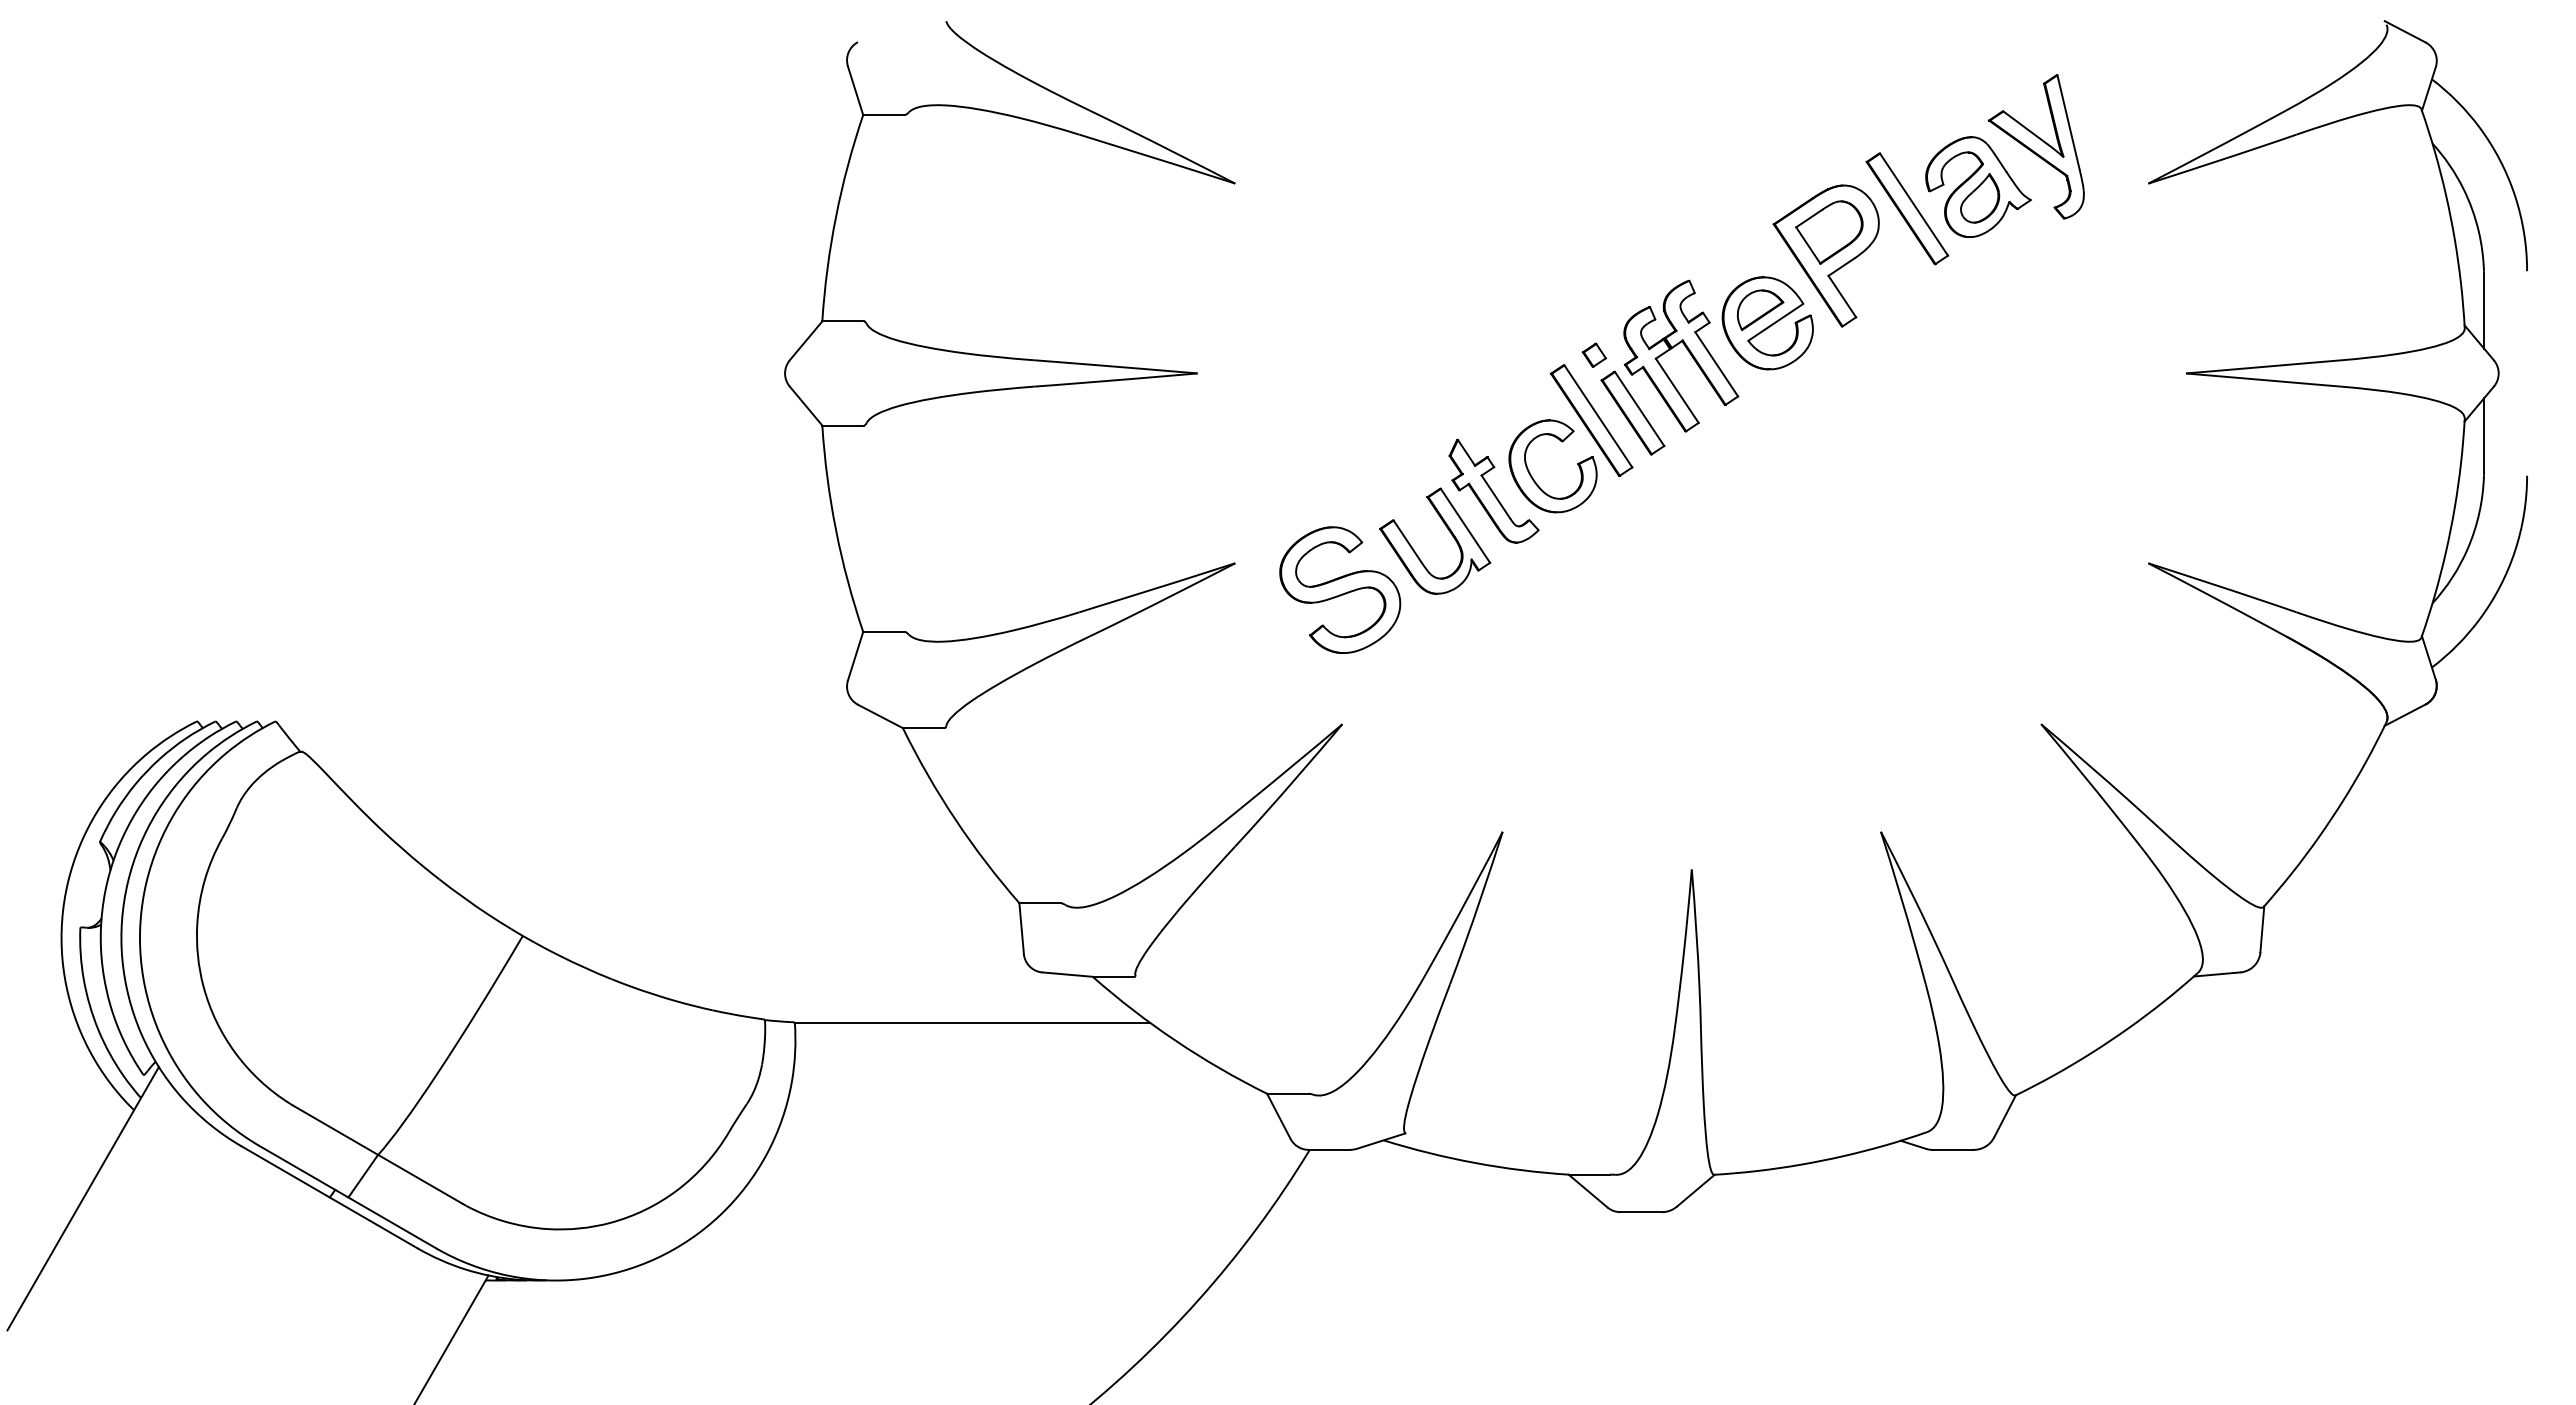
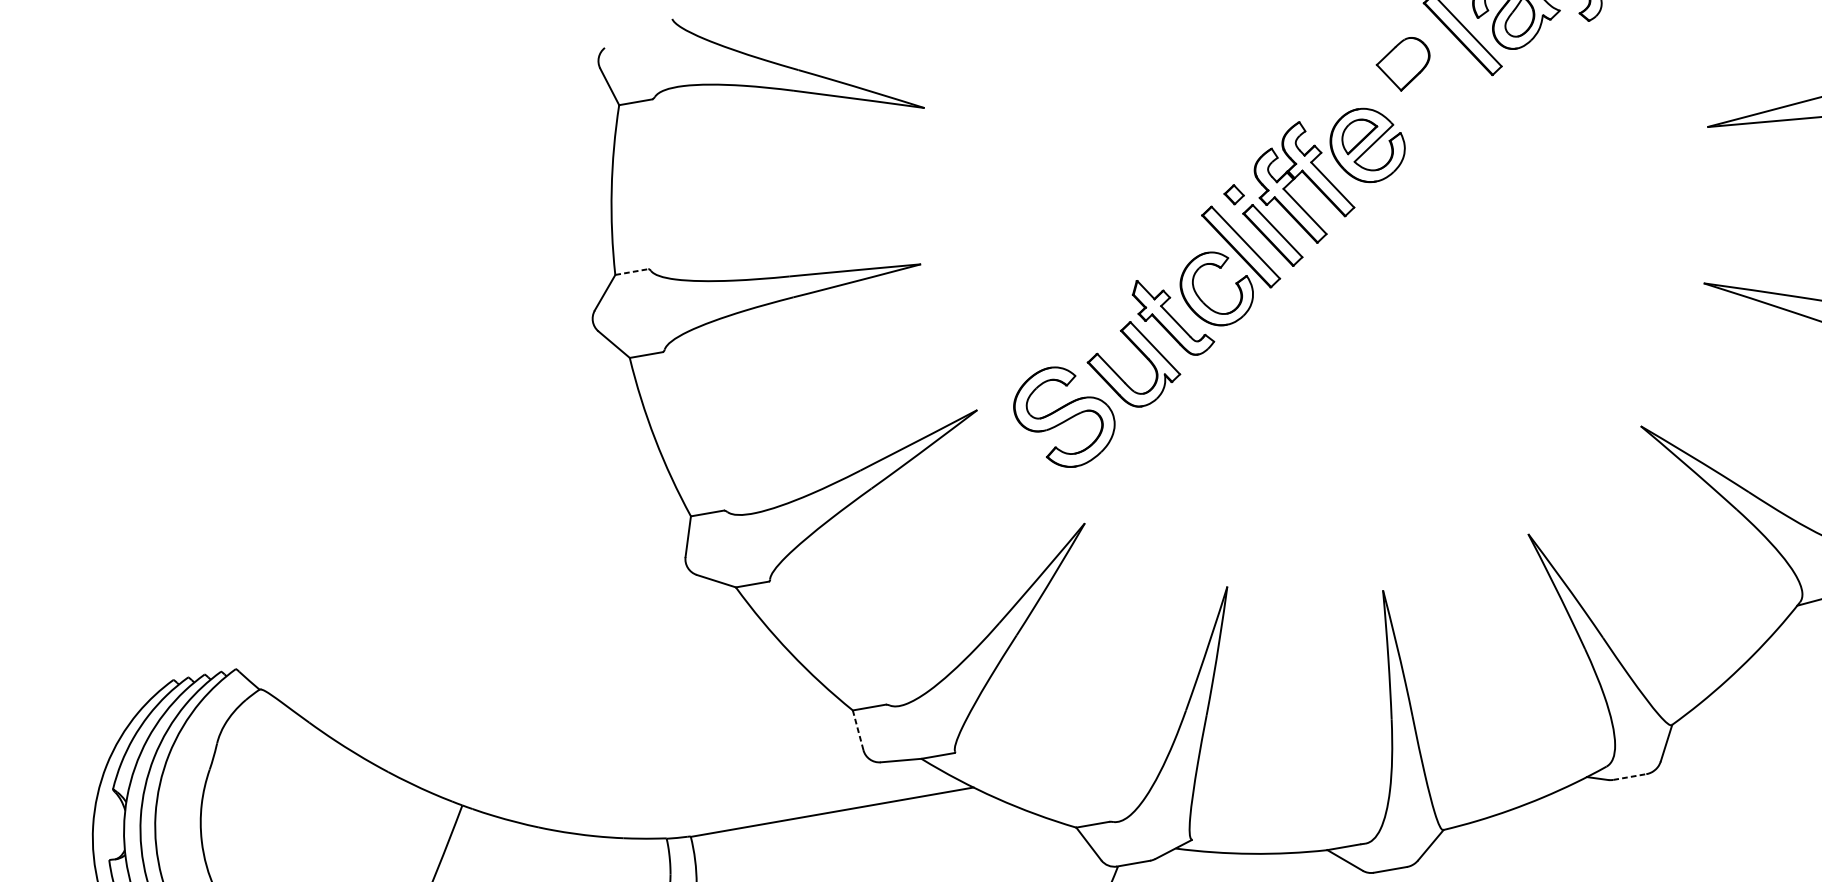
part: (1825, 255) -> (1404, 83), removed
line: (843, 321) -> (632, 272), solid -> dashed
line: (1021, 928) -> (858, 730), solid -> dashed
line: (1953, 1149) -> (1630, 776), solid -> dashed

